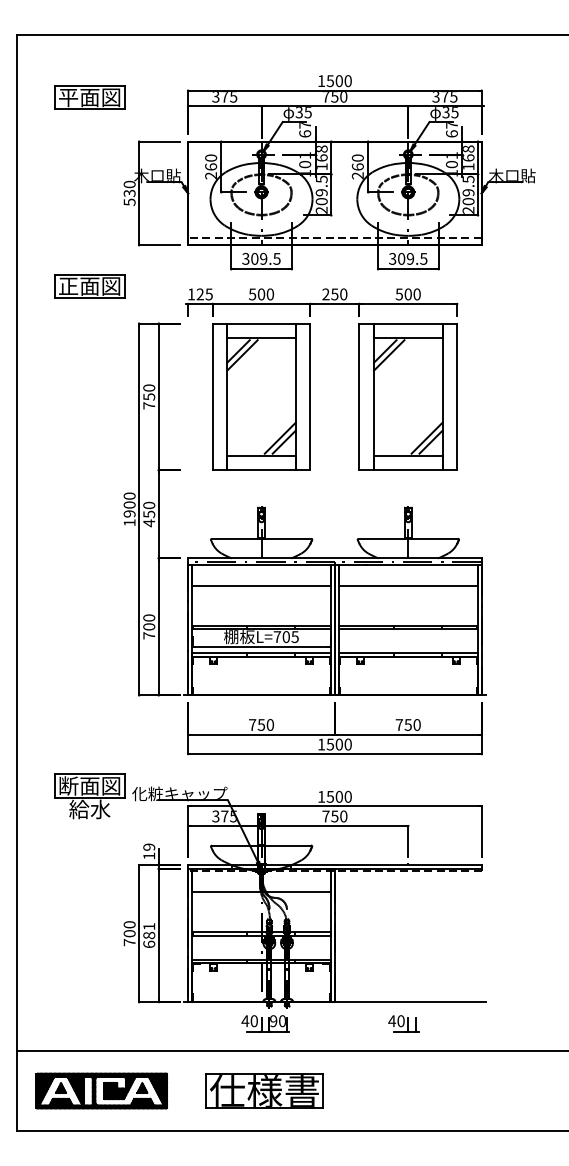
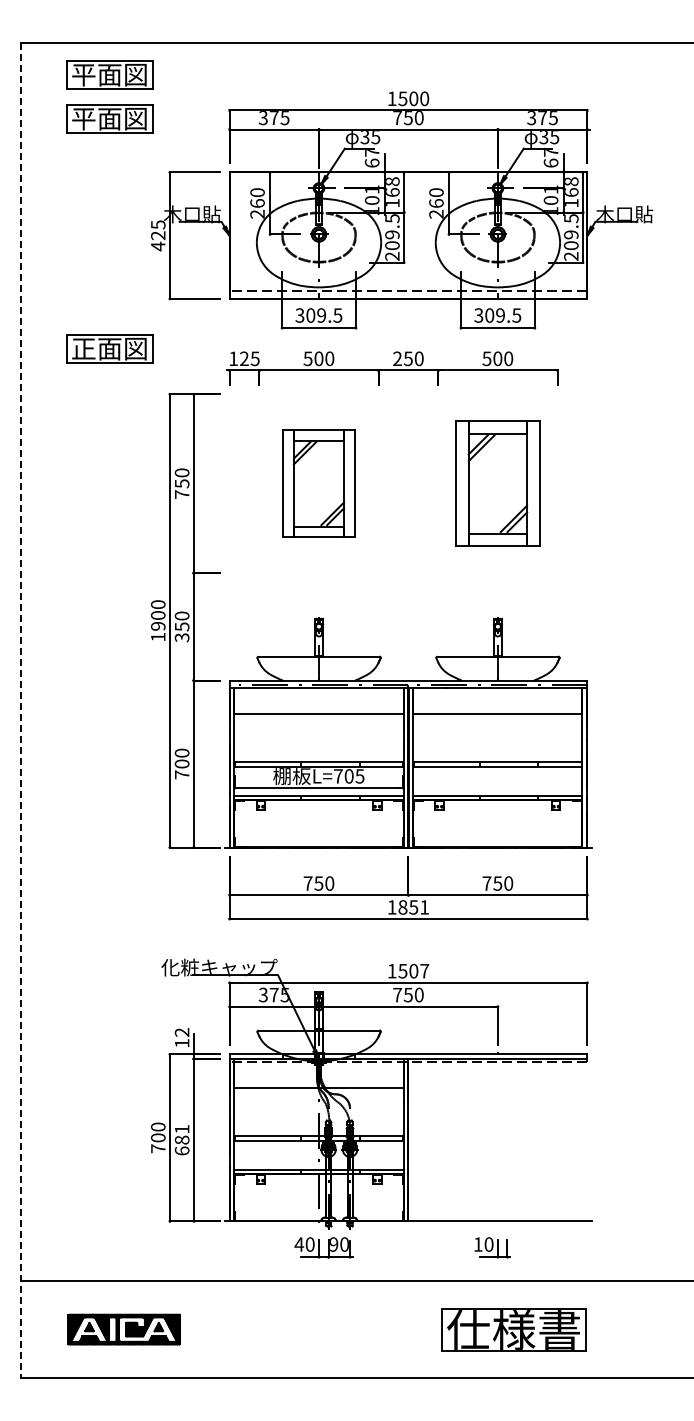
part: (89, 61) -> (109, 74), added
text: (129, 193) -> (158, 235), 530 -> 425
part: (261, 396) -> (318, 483), size x0.6
part: (407, 396) -> (497, 483), size x0.7
text: (148, 523) -> (181, 637), 450 -> 350
line: (16, 583) -> (20, 710), solid -> dashed
text: (339, 744) -> (413, 907), 1500 -> 1851
part: (89, 796) -> (109, 970), removed
text: (348, 796) -> (424, 970), 1500 -> 1507
text: (149, 847) -> (182, 1032), 19 -> 12
text: (391, 1021) -> (477, 1244), 40 -> 10
part: (101, 1090) -> (123, 1329), size x0.7
part: (264, 1090) -> (513, 1329), moved

